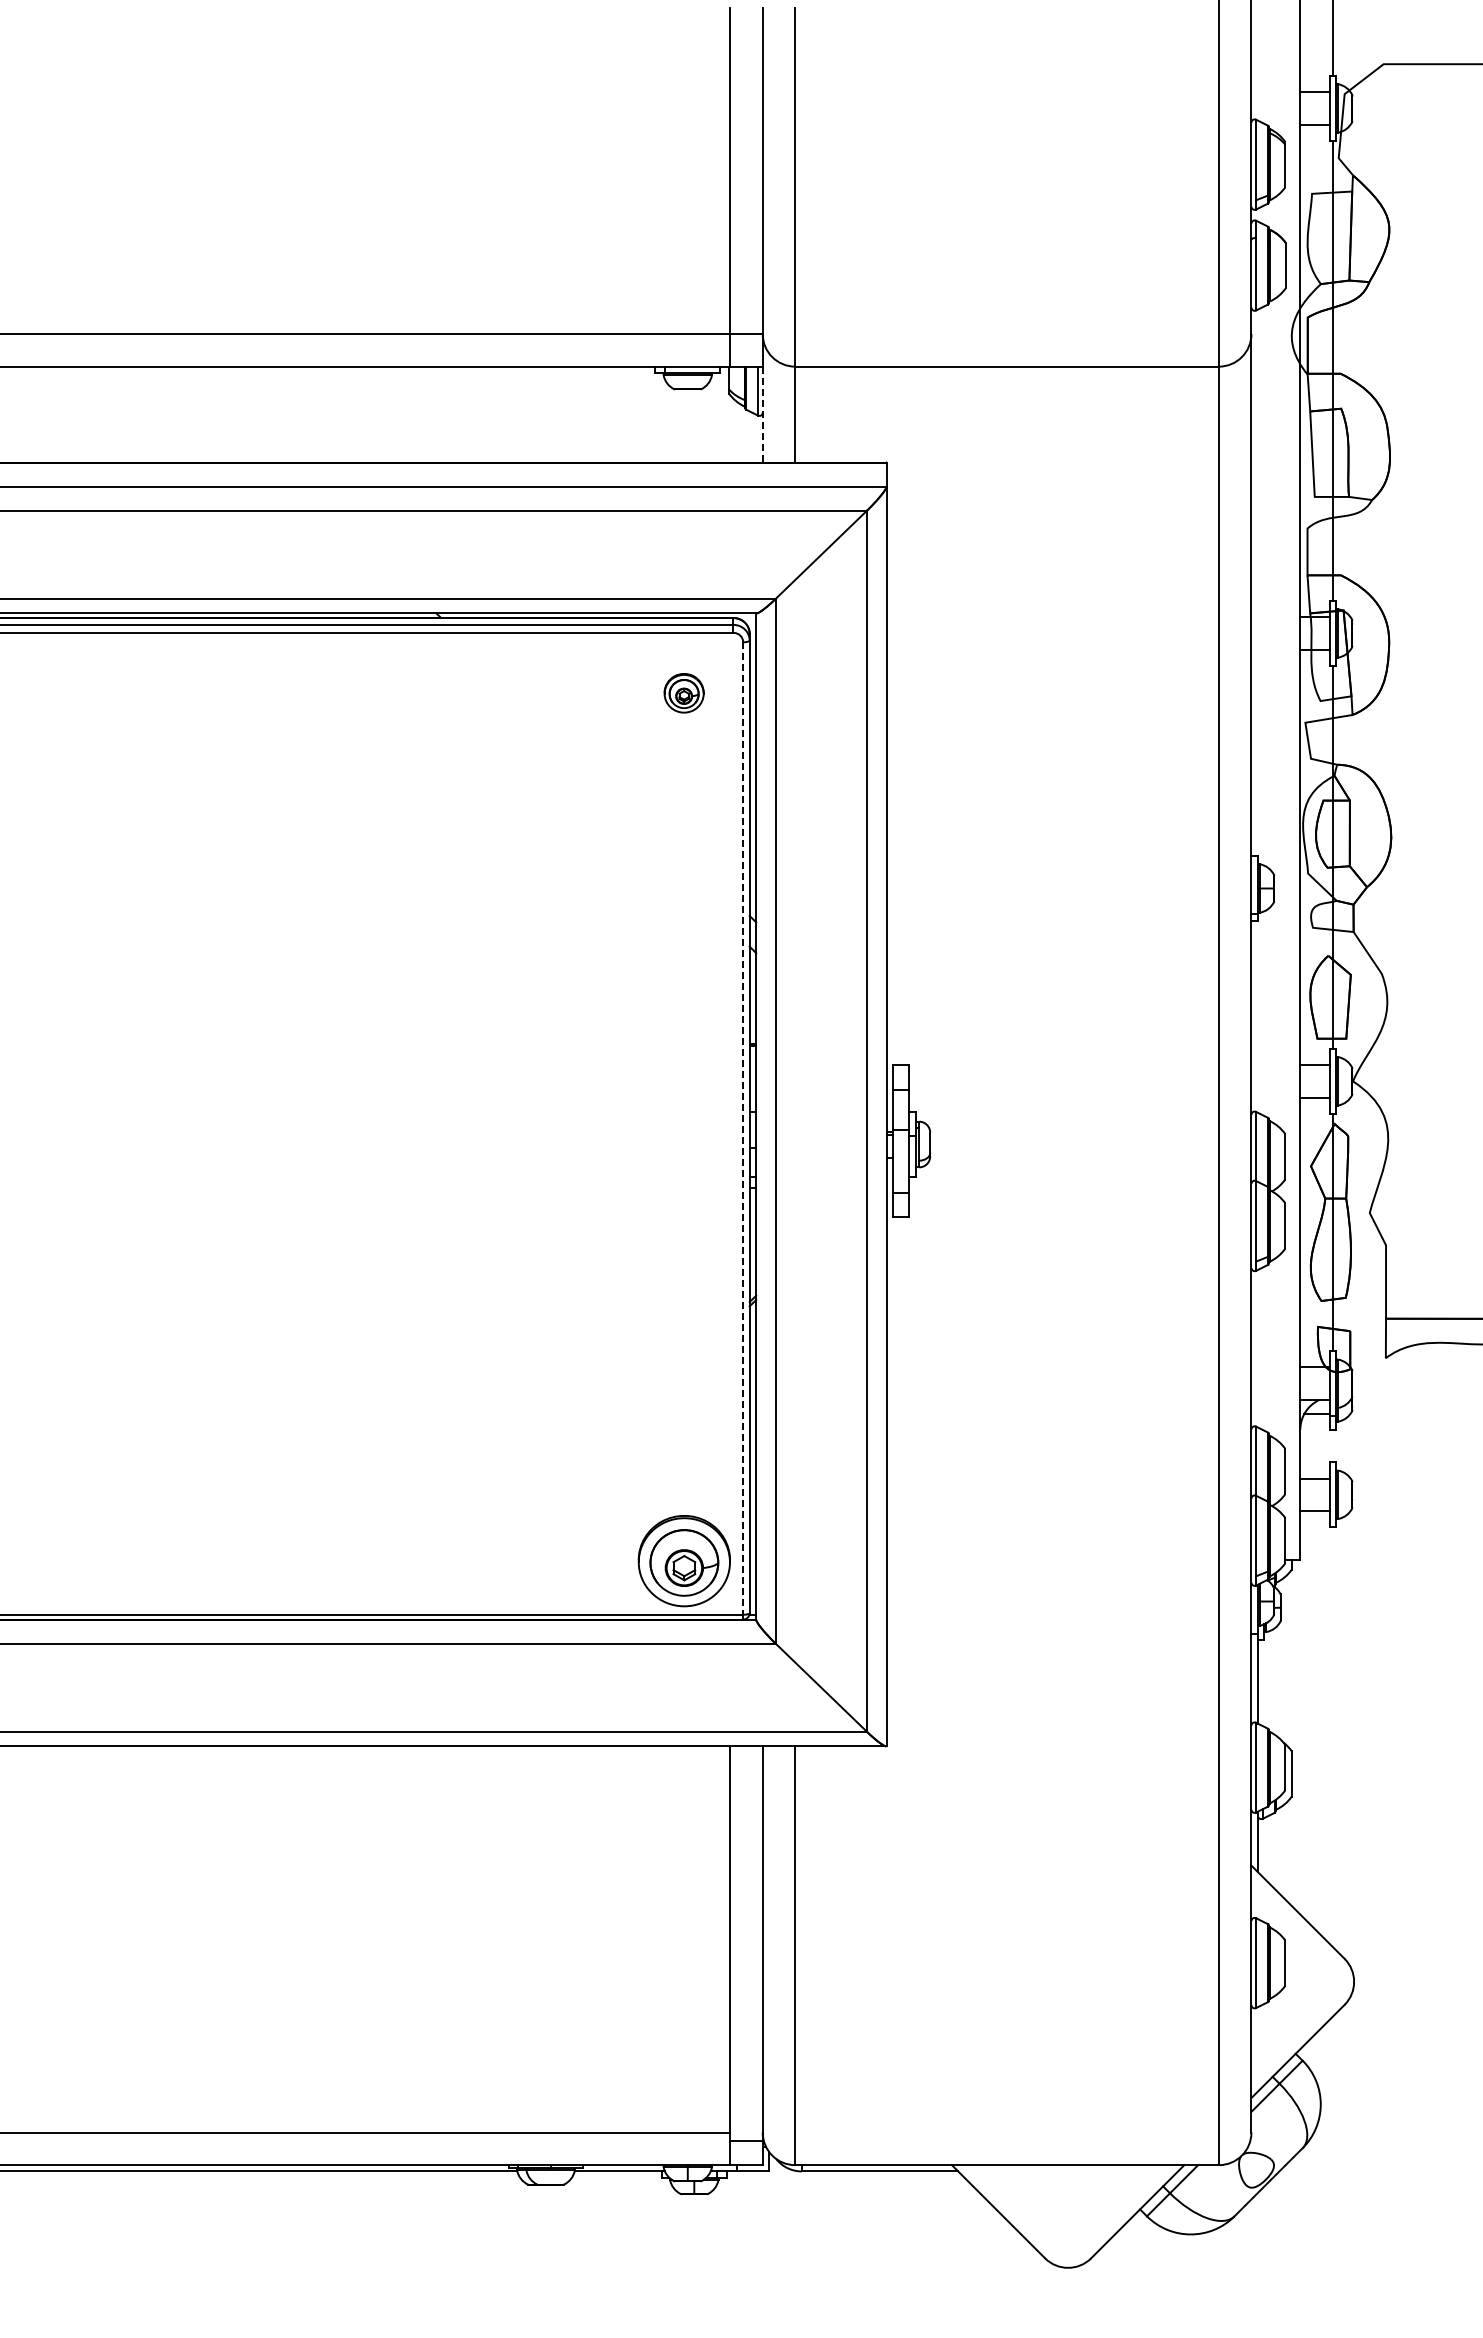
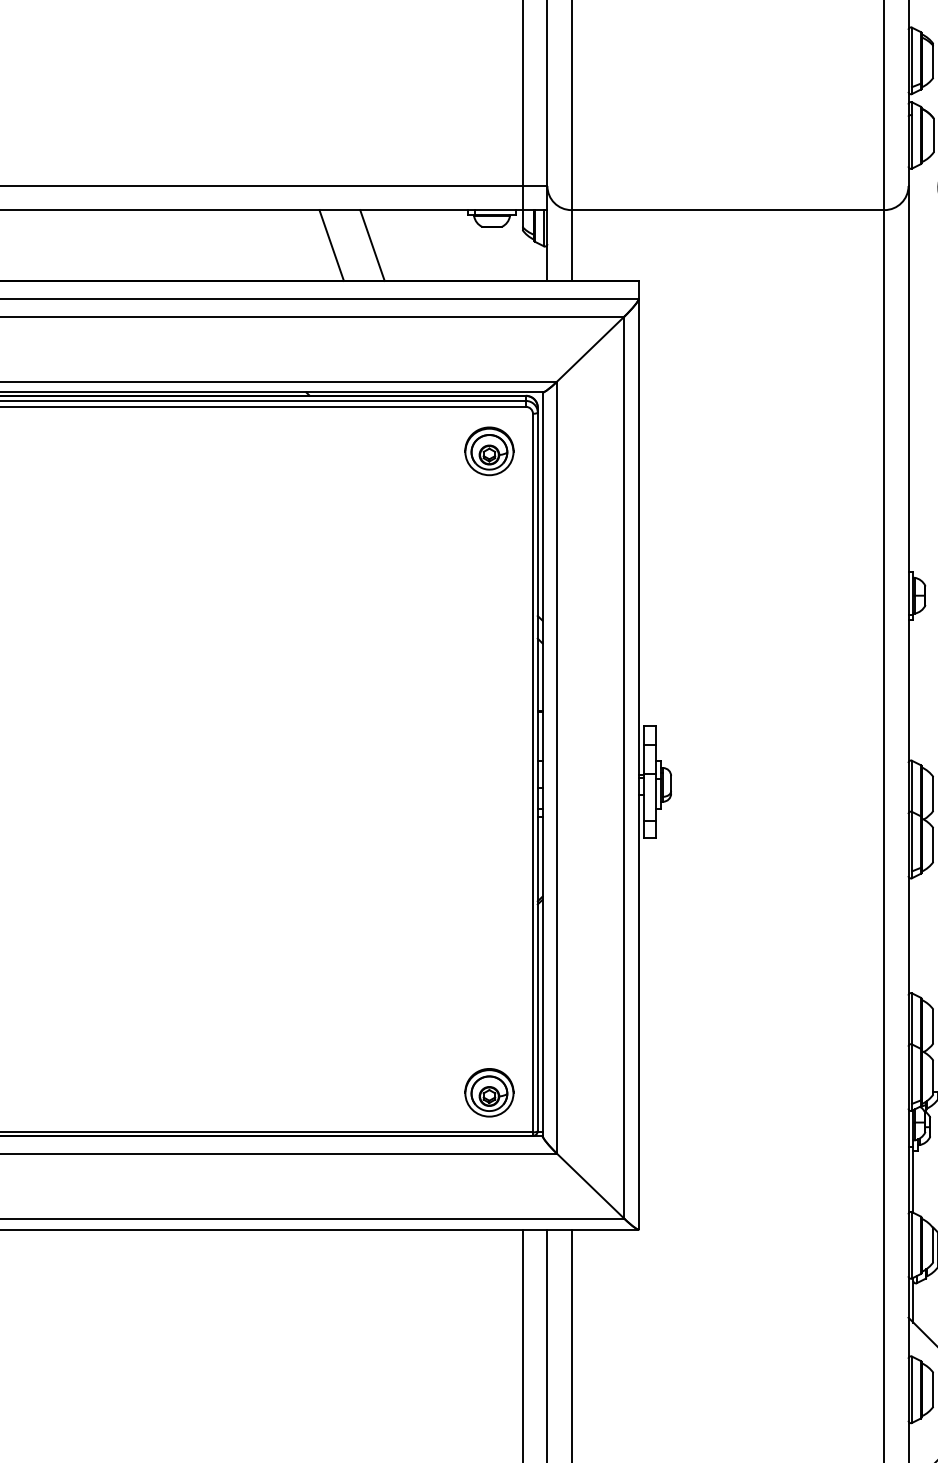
line: (470, 414) -> (331, 245), added
line: (525, 414) -> (372, 245), added
line: (762, 414) -> (547, 245), dashed -> solid
part: (683, 693) -> (488, 451), size x1.67
line: (743, 1129) -> (533, 773), dashed -> solid
part: (683, 1561) -> (488, 1092), size x0.71

